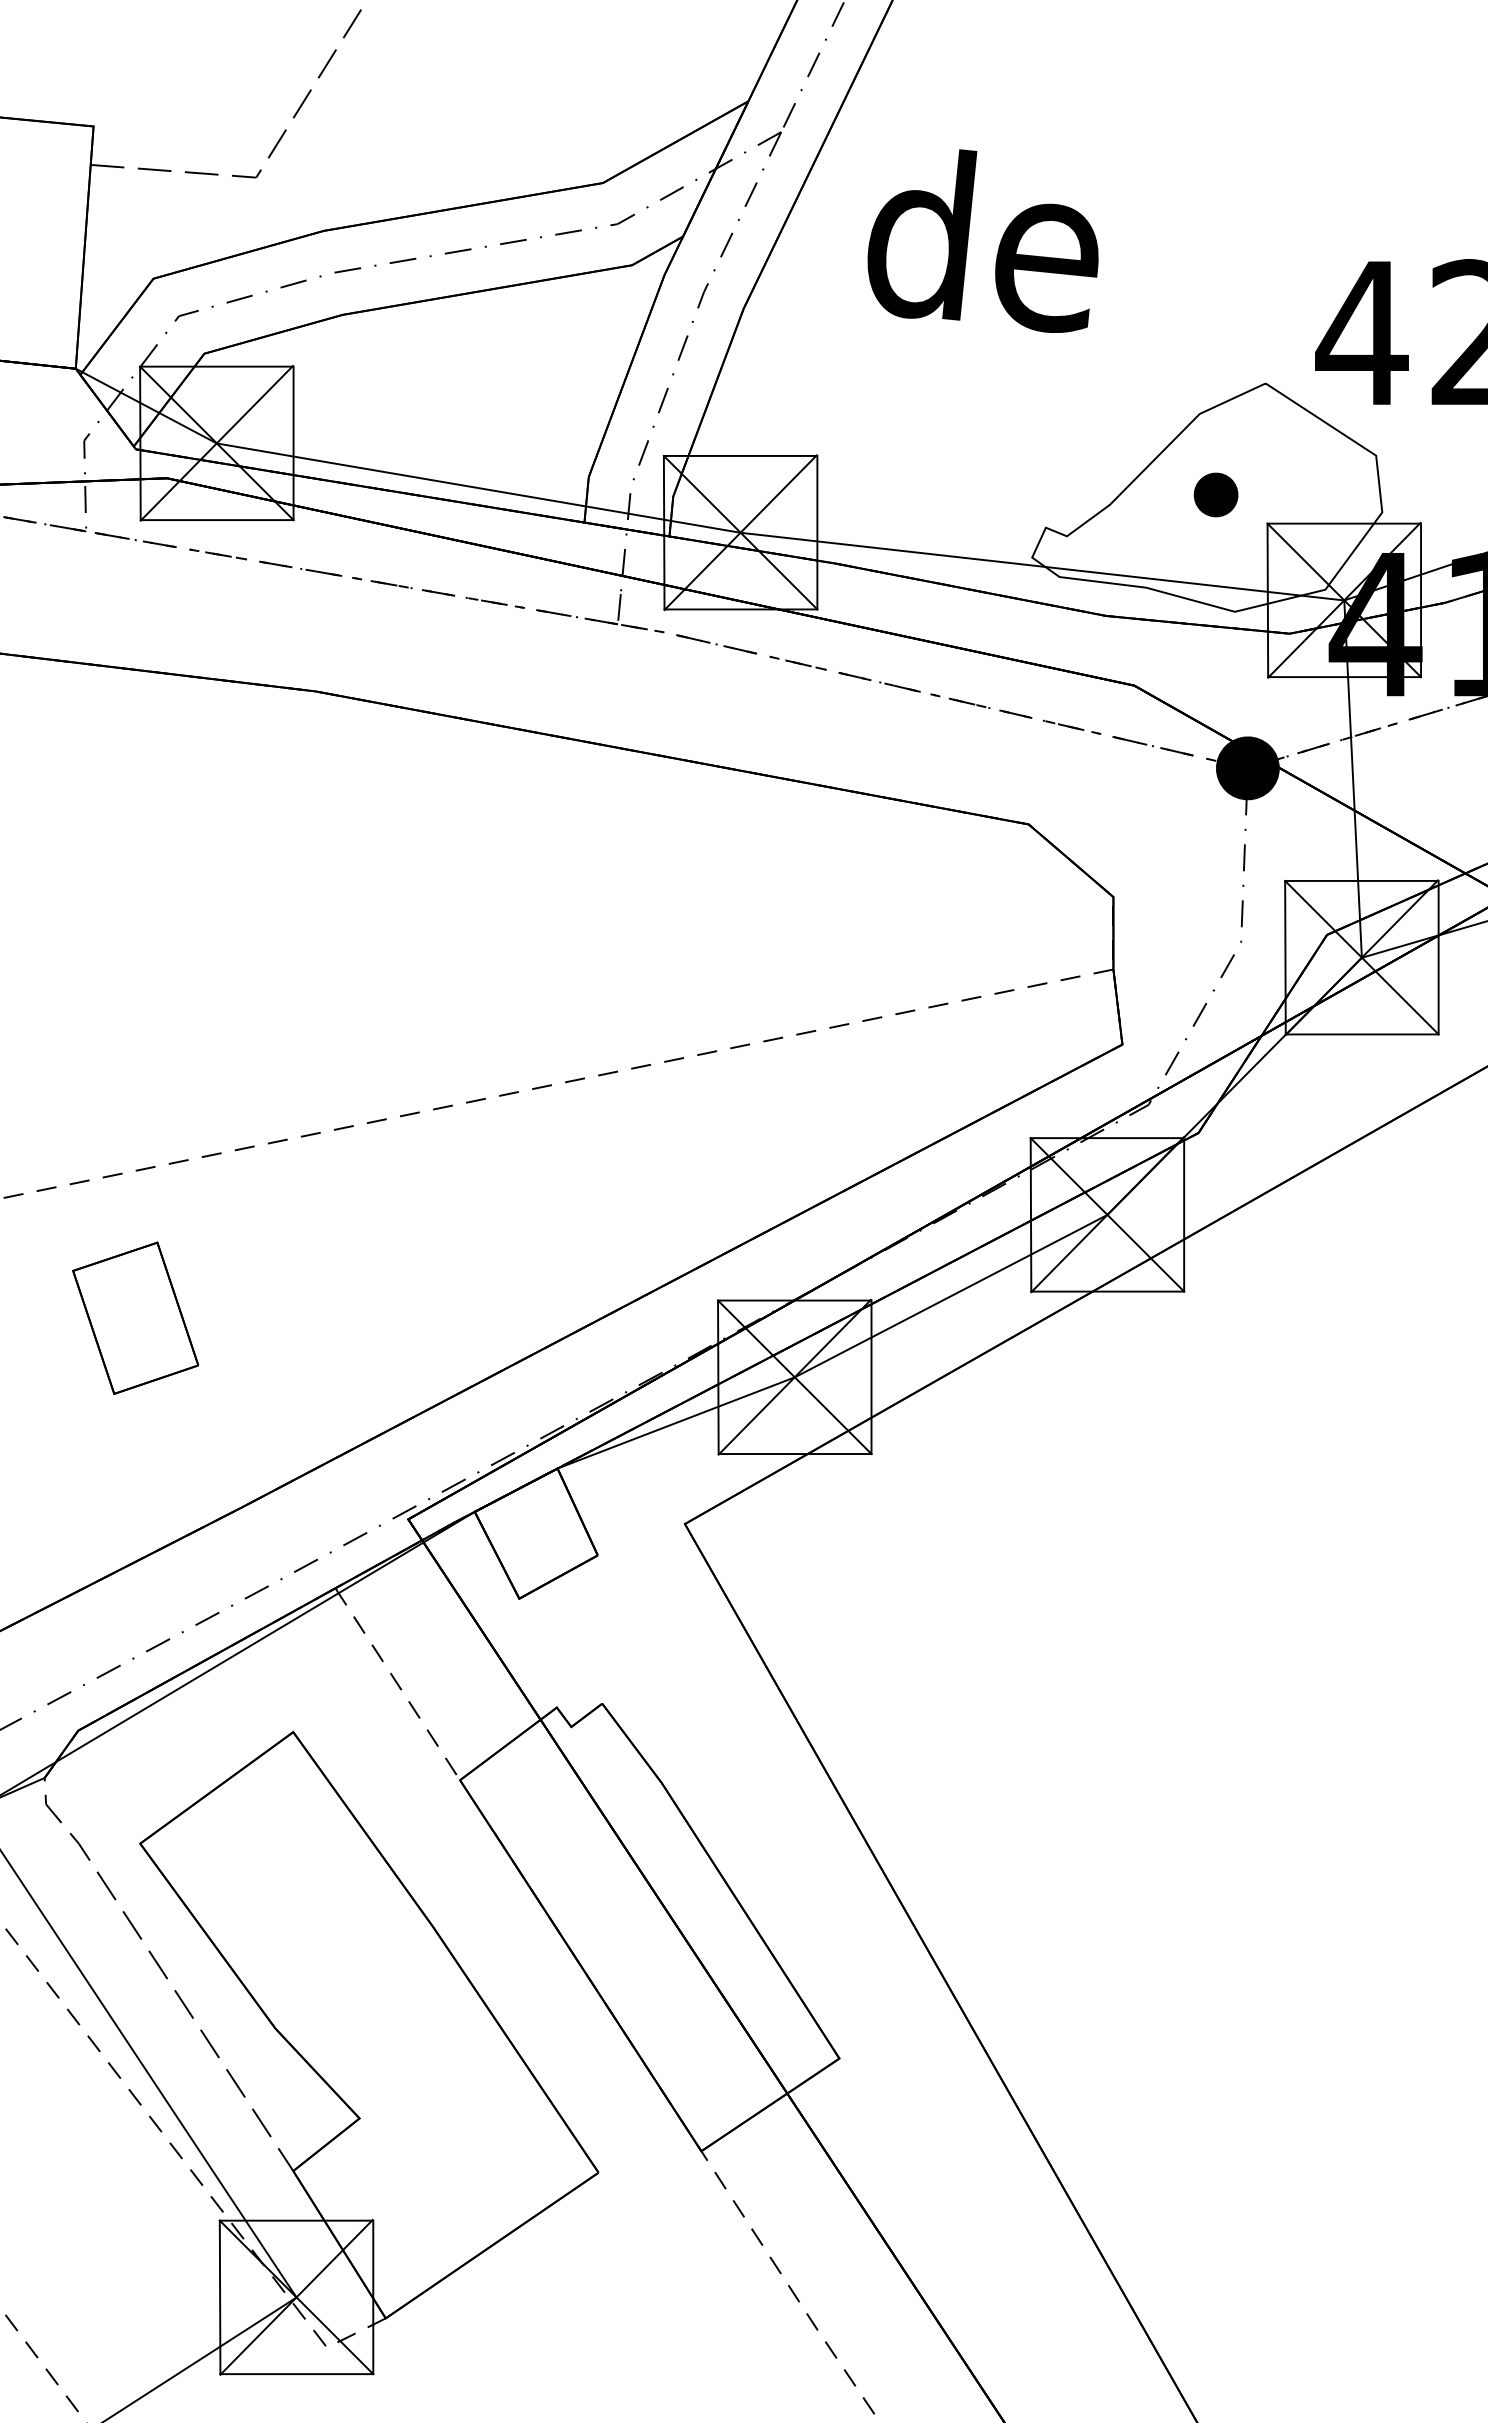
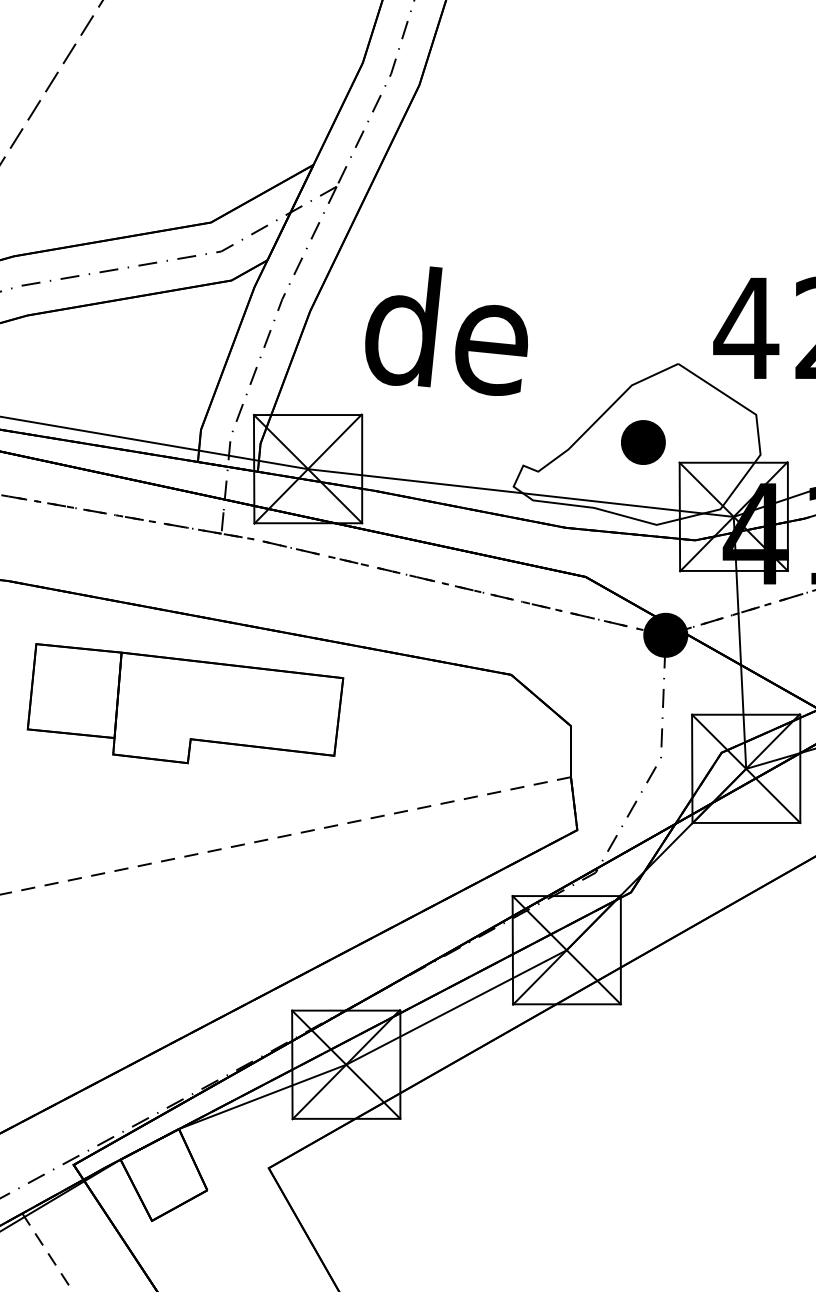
text: (982, 240) -> (446, 330), moved
part: (1215, 494) -> (642, 442), size x1.43
part: (566, 864) -> (185, 703), added

